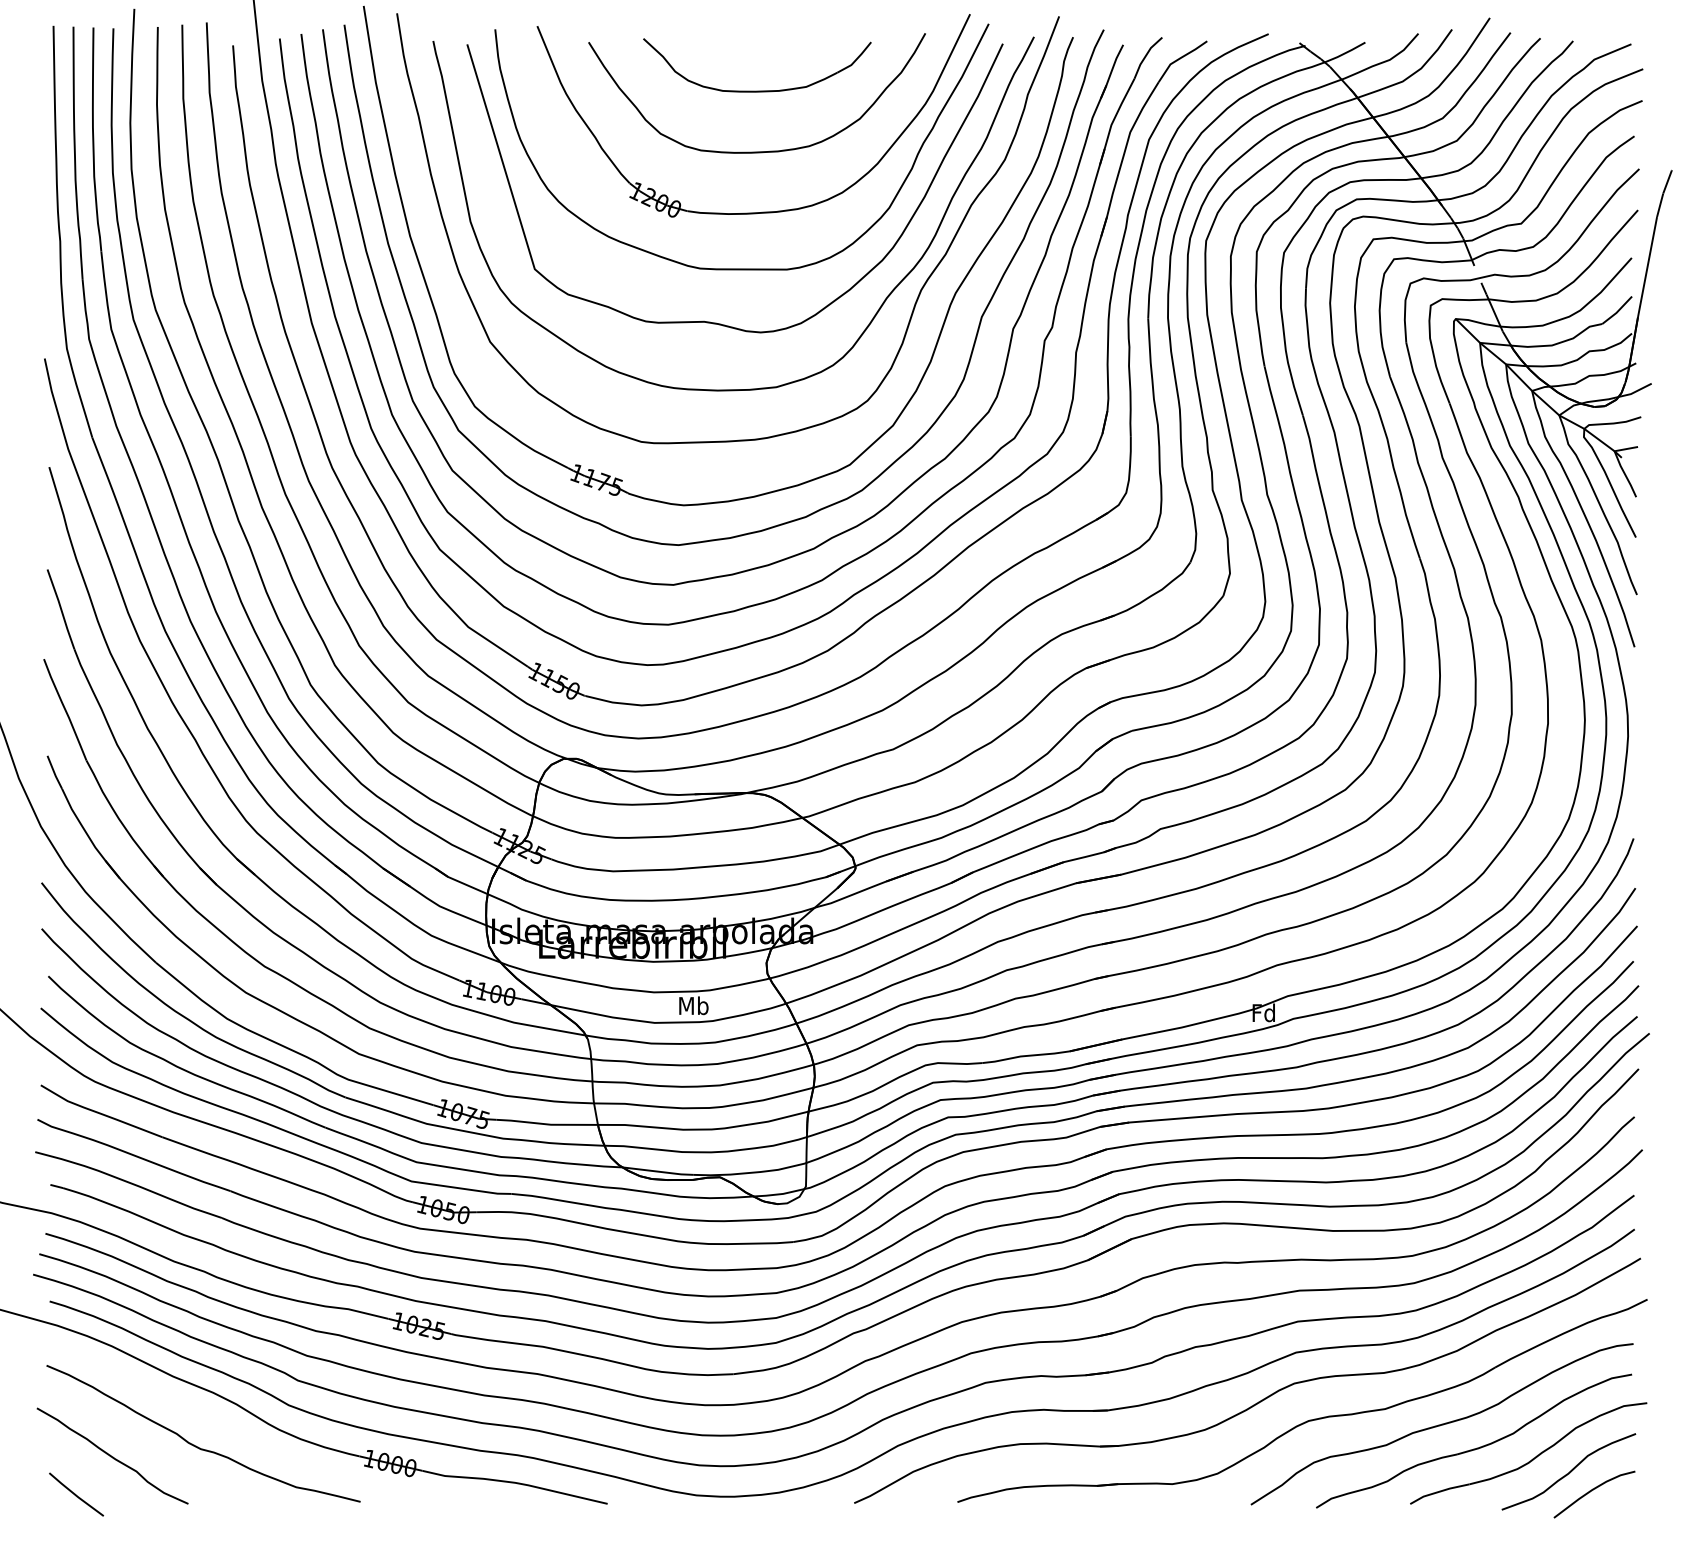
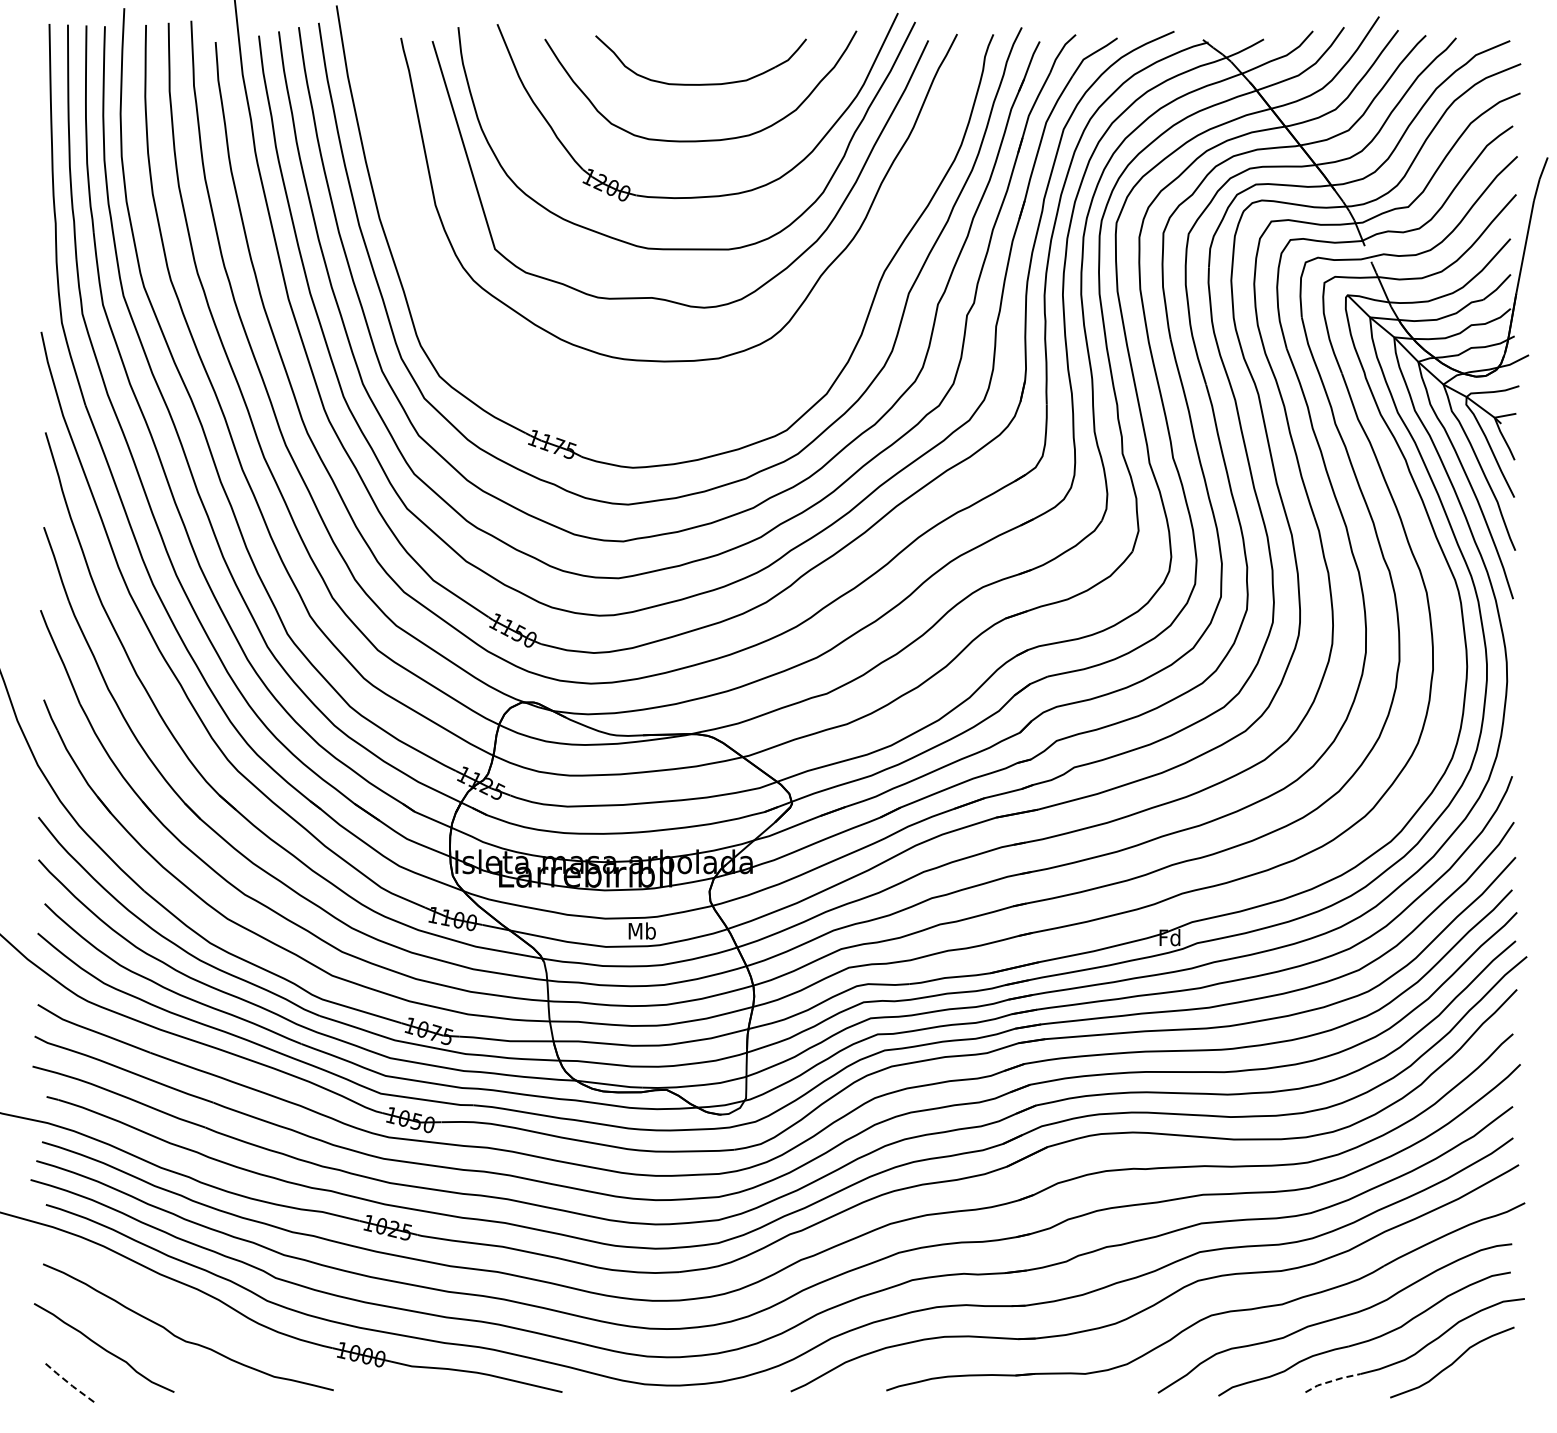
curve: (914, 303) -> (846, 280), removed
curve: (1592, 1491) -> (1474, 1380), removed
line: (1438, 1492) -> (1331, 1381), solid -> dashed
line: (76, 1495) -> (70, 1384), solid -> dashed

